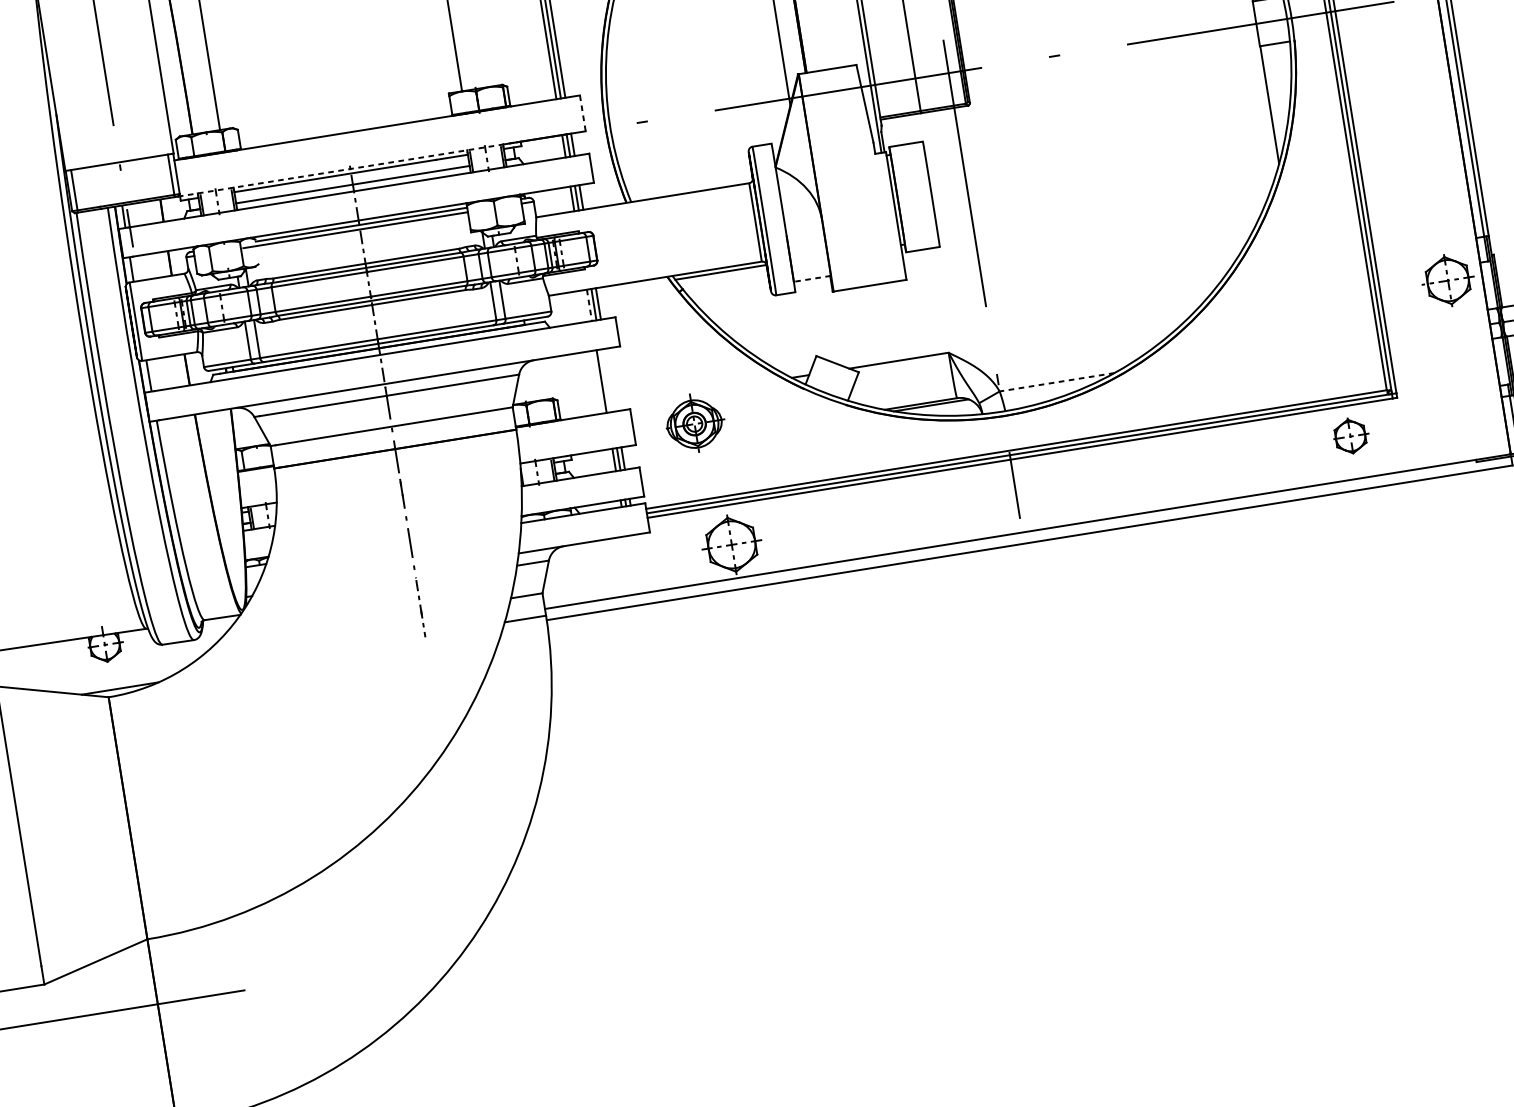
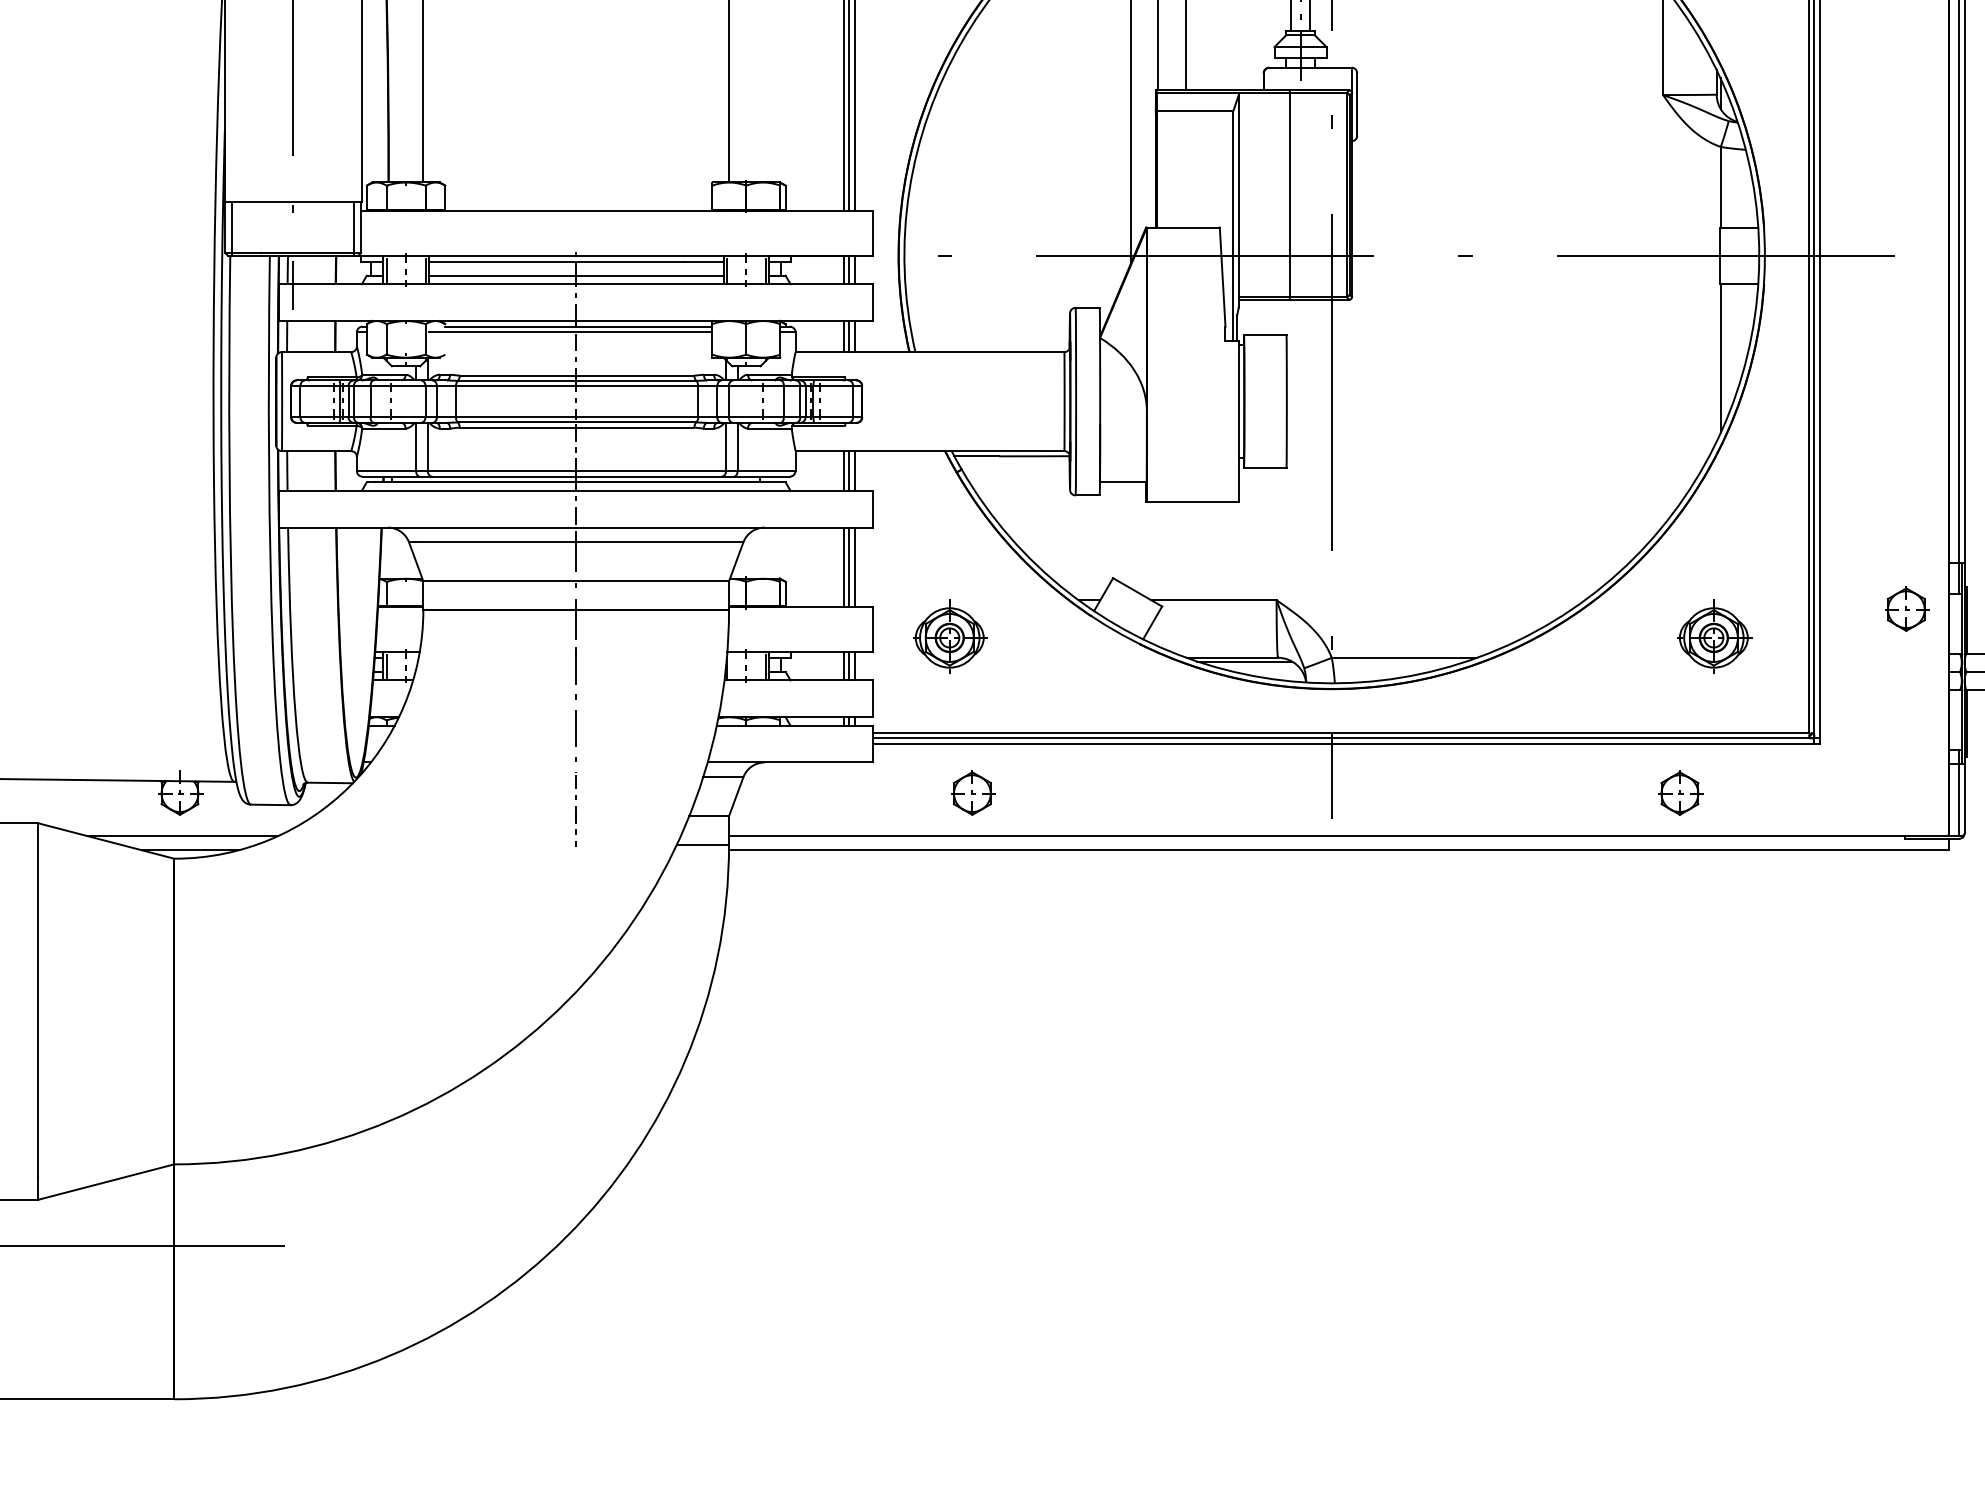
line: (582, 113) -> (873, 233), dashed -> solid
line: (347, 169) -> (572, 255), dashed -> solid
line: (811, 279) -> (1122, 482), dashed -> solid
part: (1449, 279) -> (1907, 608), size x0.71
line: (589, 305) -> (843, 471), dashed -> solid
part: (1299, 325) -> (1714, 636), added
line: (610, 379) -> (854, 566), added
line: (606, 380) -> (849, 566), added
line: (1056, 382) -> (1403, 657), dashed -> solid
part: (1350, 435) -> (1680, 792), moved
part: (733, 543) -> (973, 792), size x0.62
line: (112, 678) -> (182, 836), added

